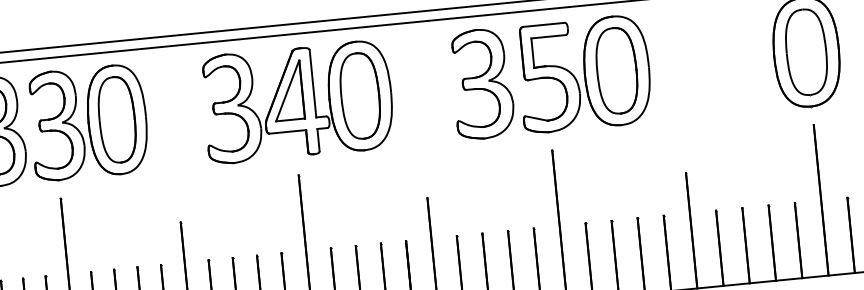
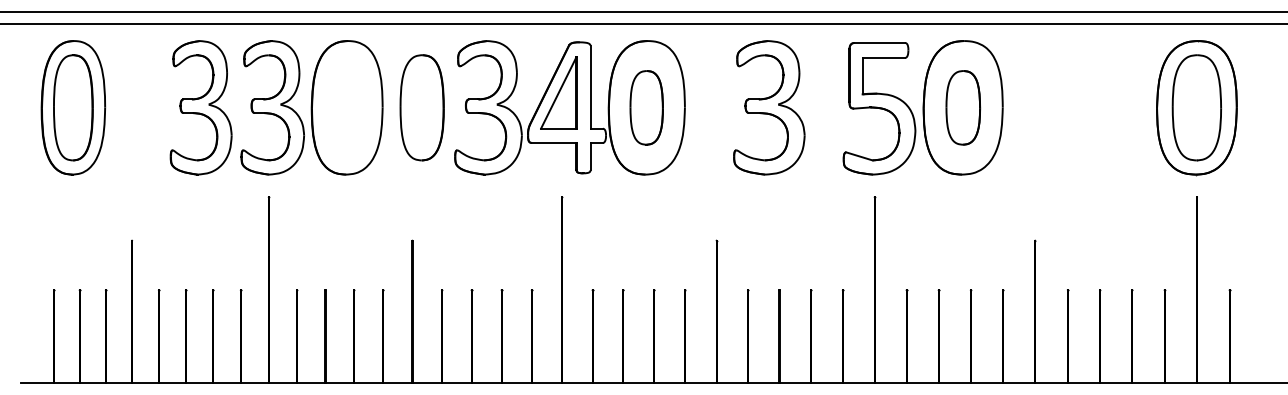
part: (617, 70) -> (963, 107), size x0.7
part: (482, 83) -> (769, 107), moved
part: (360, 95) -> (646, 107), size x0.7
part: (116, 119) -> (421, 107), moved

